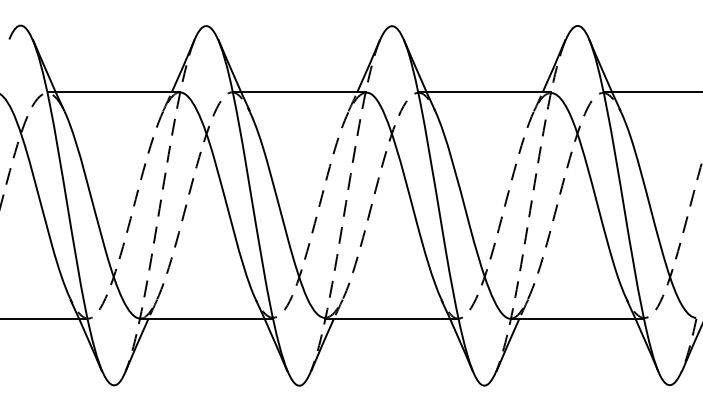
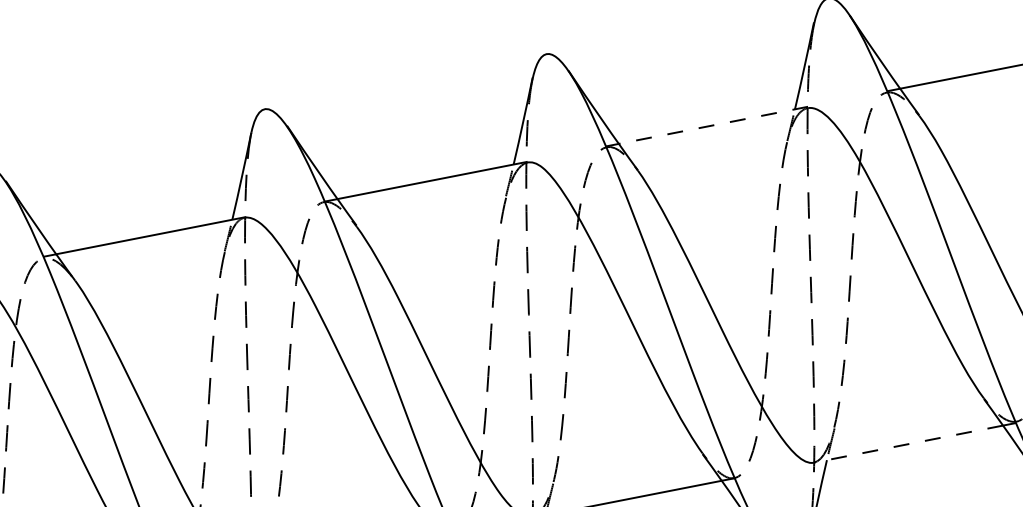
line: (488, 92) -> (712, 125), solid -> dashed
line: (572, 318) -> (907, 443), solid -> dashed

